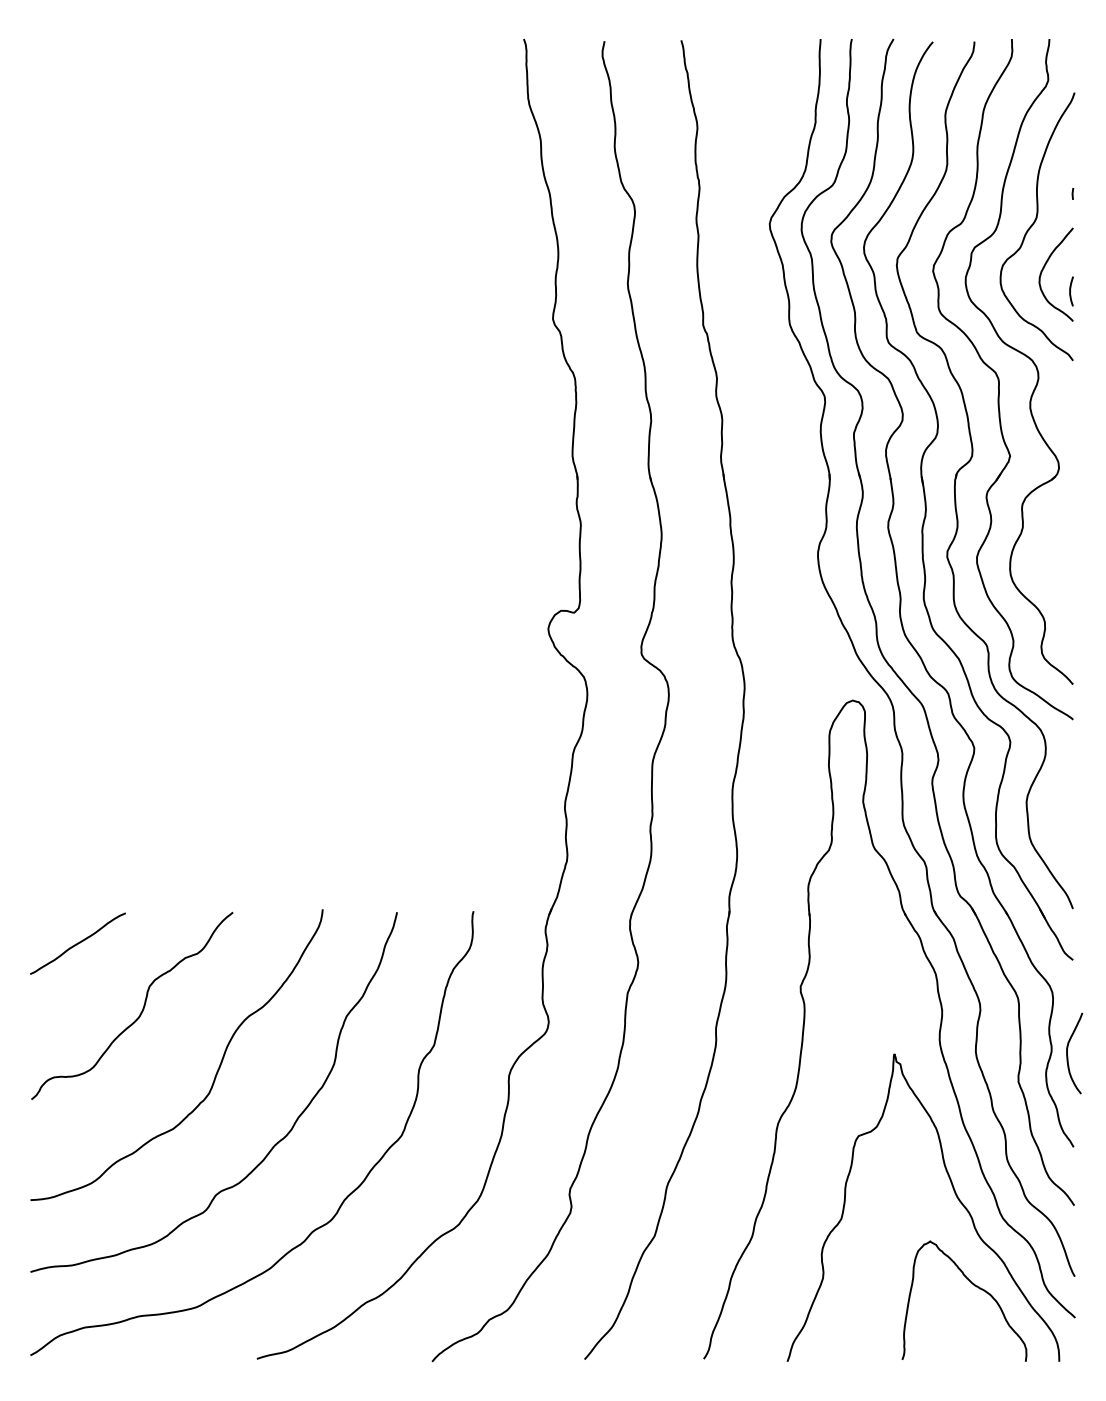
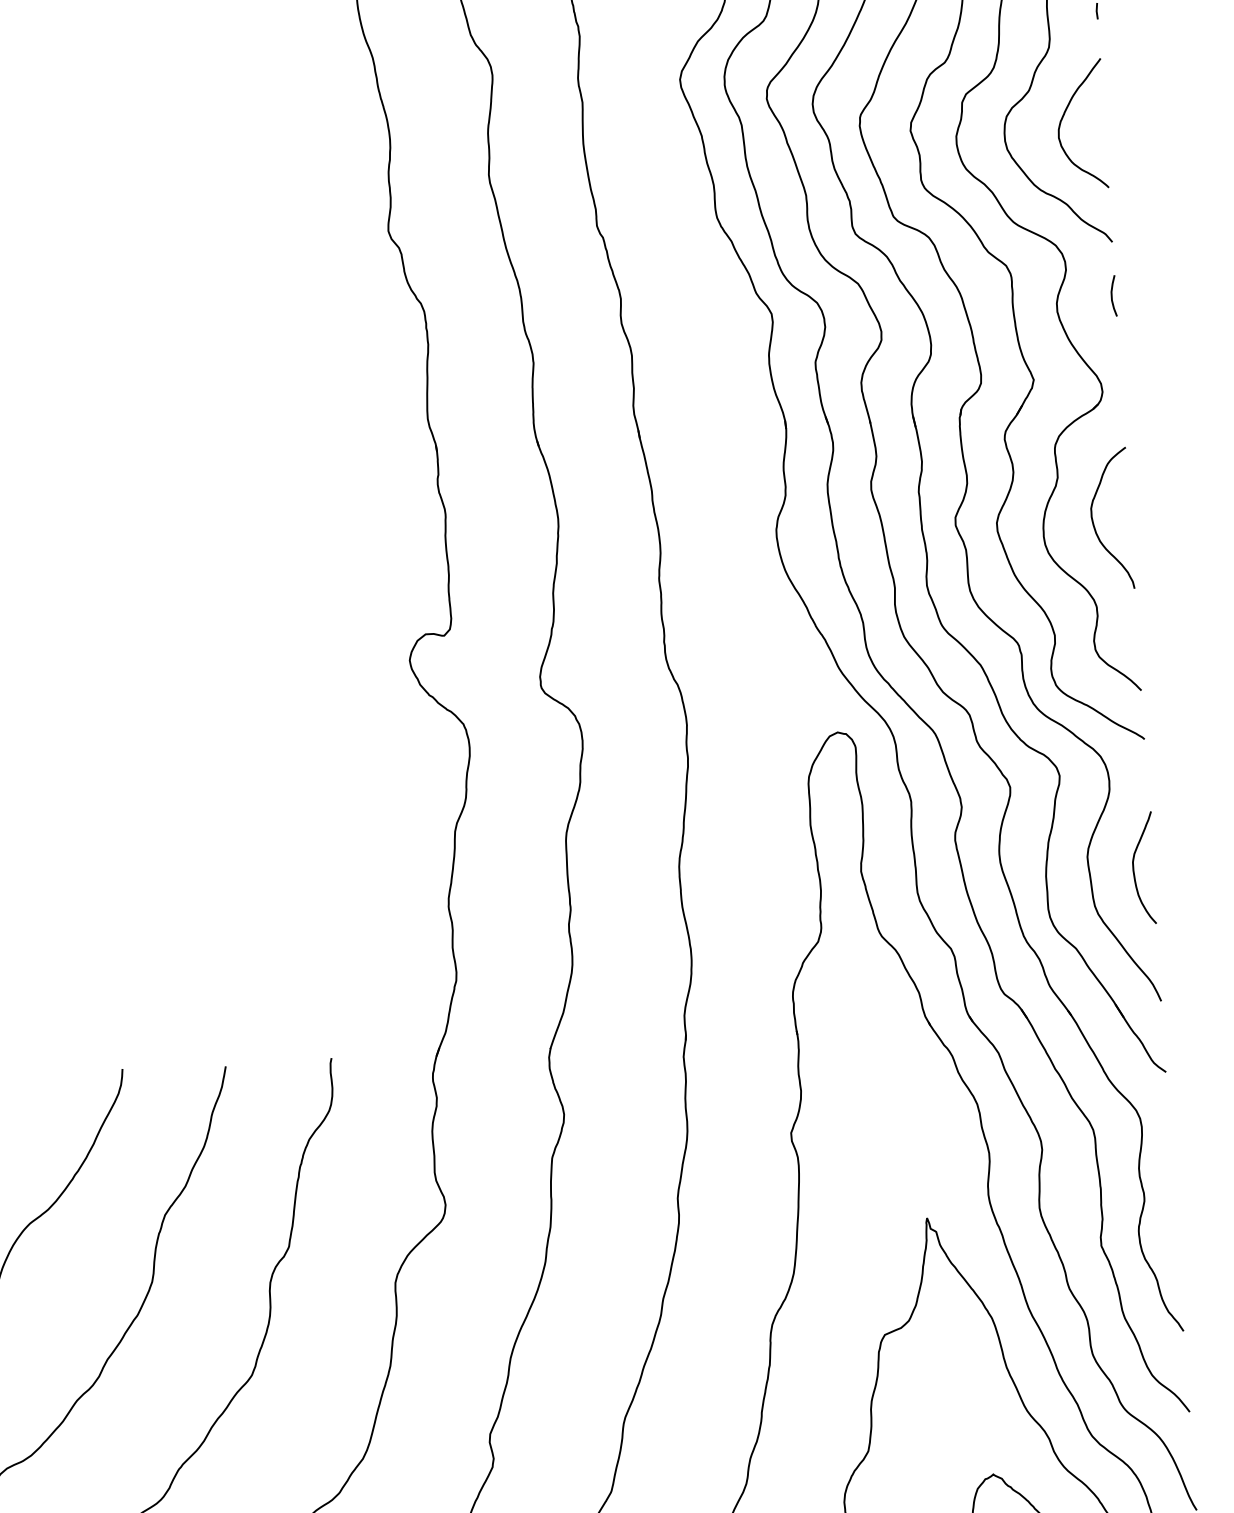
curve: (1070, 291) -> (1112, 296), moved
curve: (1047, 562) -> (1094, 523), added
curve: (1068, 1056) -> (1135, 873), moved

